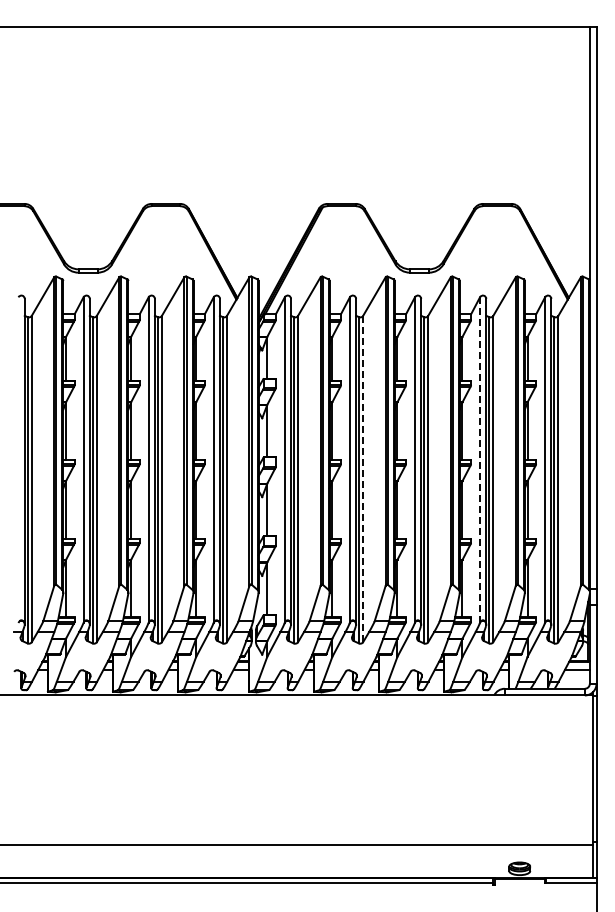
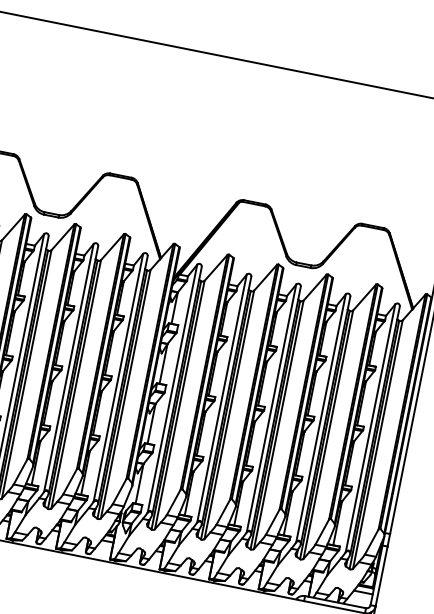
line: (479, 460) -> (320, 418), dashed -> solid
line: (363, 479) -> (229, 415), dashed -> solid

